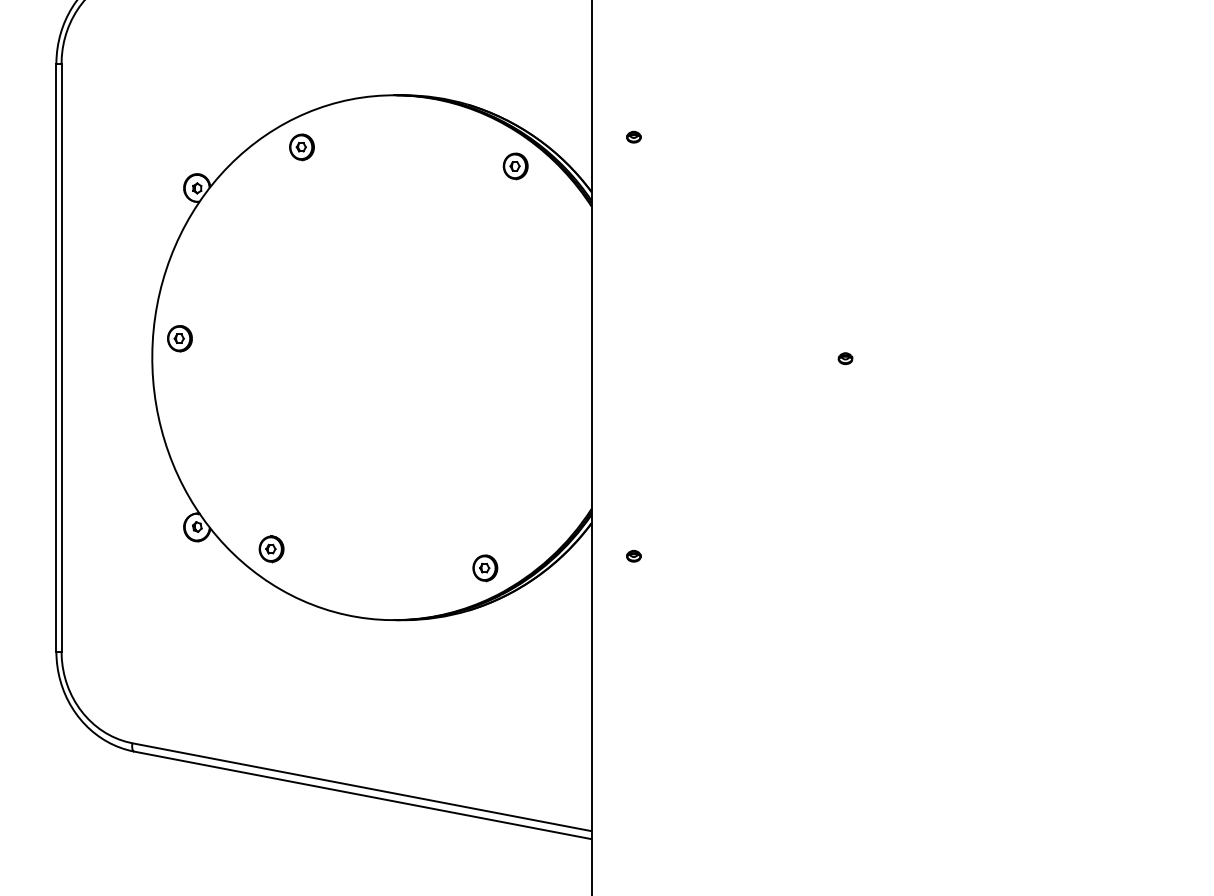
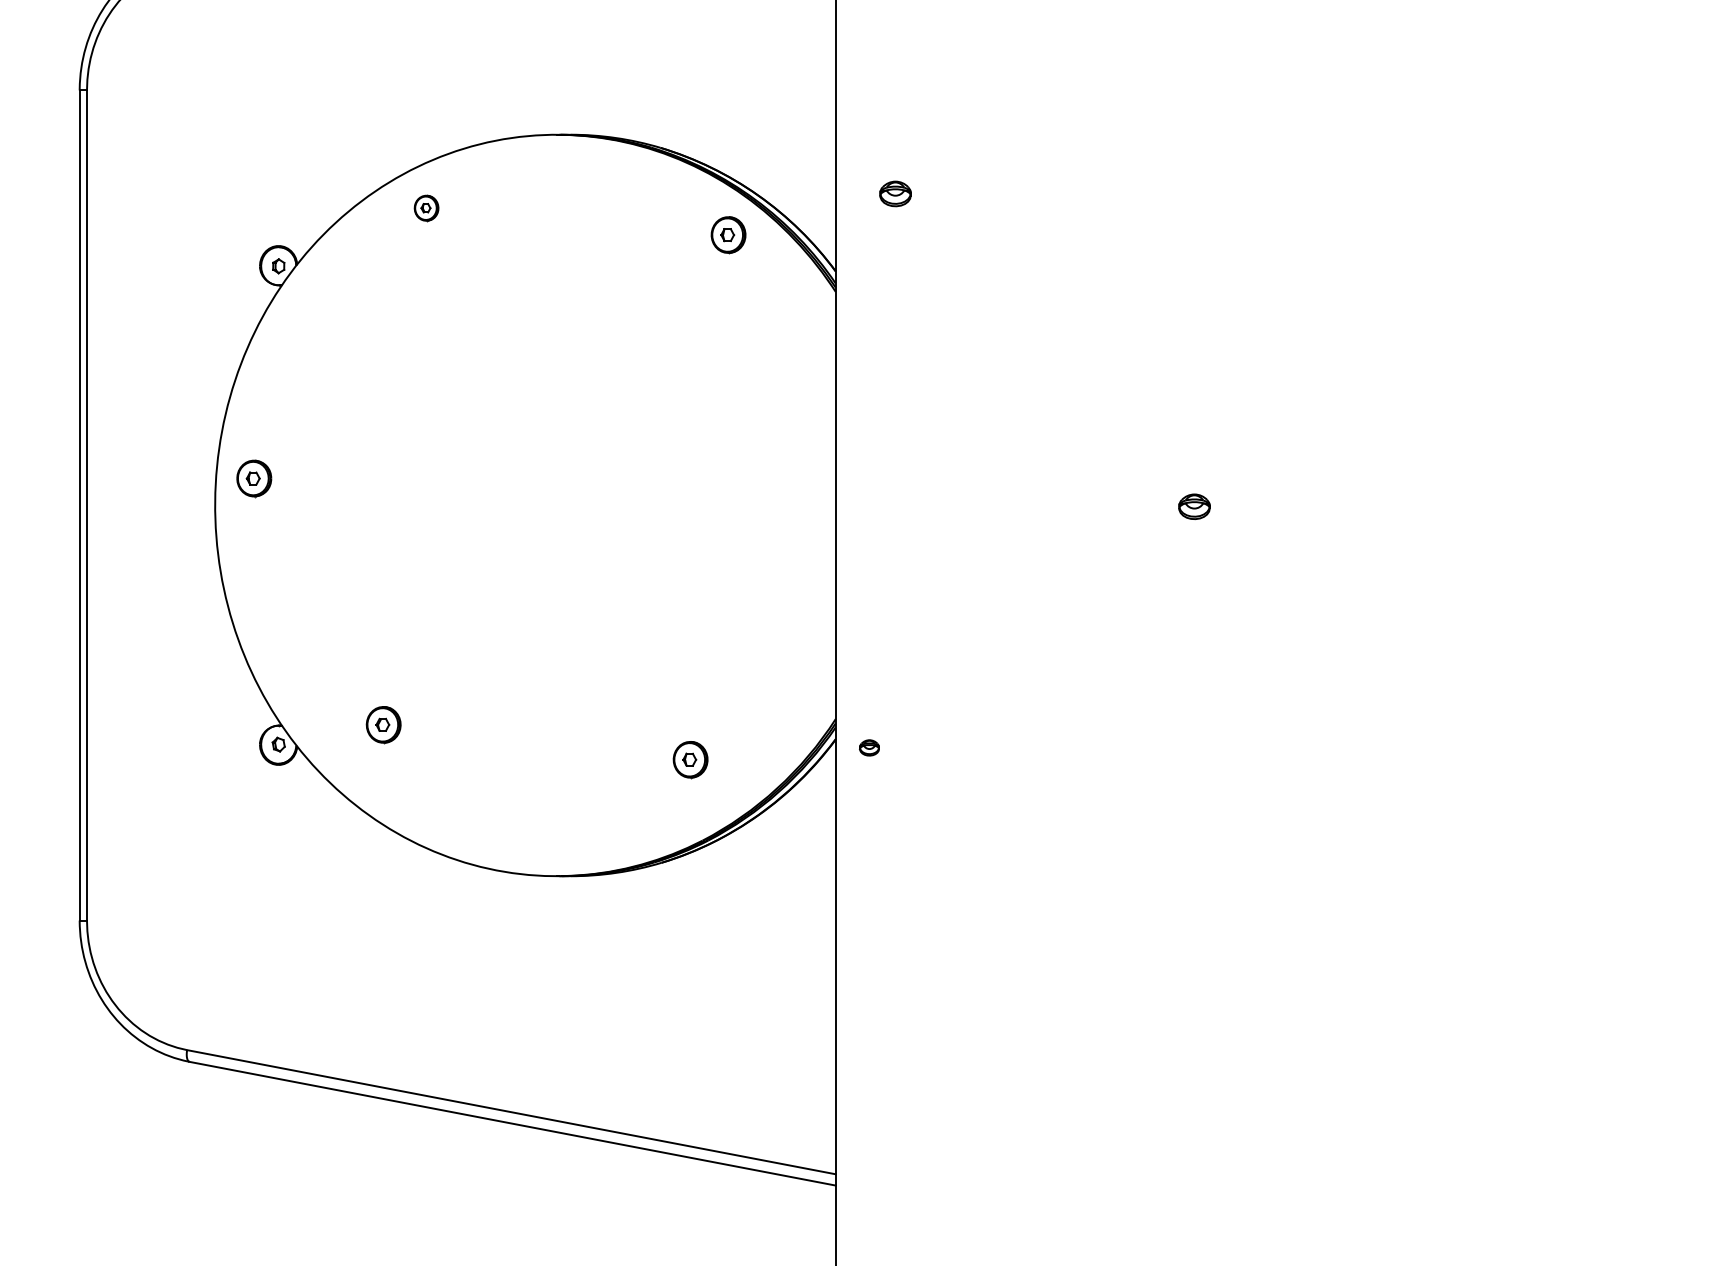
part: (633, 136) -> (895, 193), size x1.6
part: (301, 147) -> (426, 208), size x0.7
part: (845, 358) -> (1194, 506), size x1.6
part: (271, 549) -> (383, 725), moved
part: (633, 555) -> (869, 747), moved
part: (485, 568) -> (690, 760), moved

